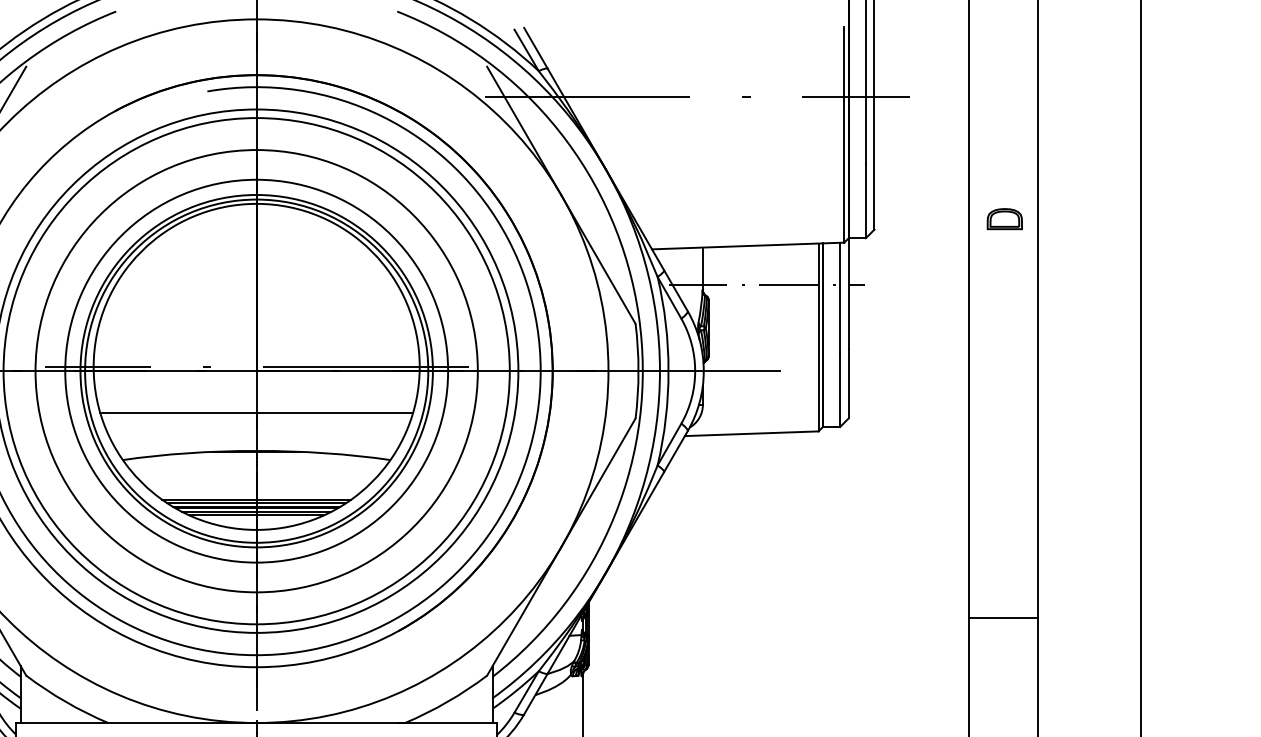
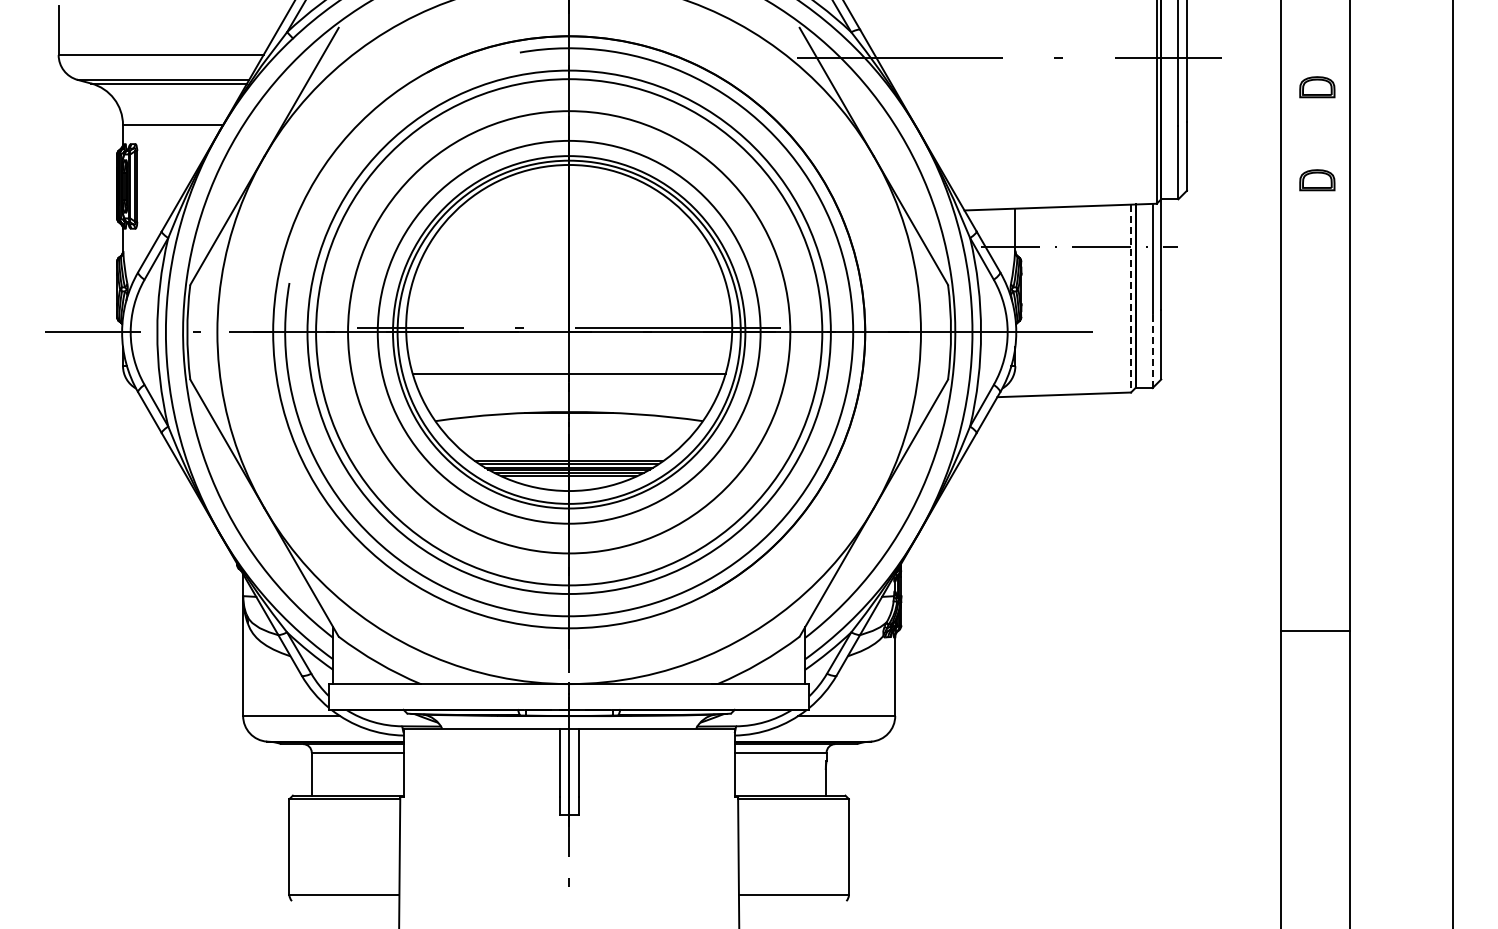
part: (1005, 126) -> (1317, 87), added
line: (819, 337) -> (1131, 298), solid -> dashed
line: (840, 390) -> (1152, 351), solid -> dashed
line: (1003, 618) -> (1315, 630), moved

